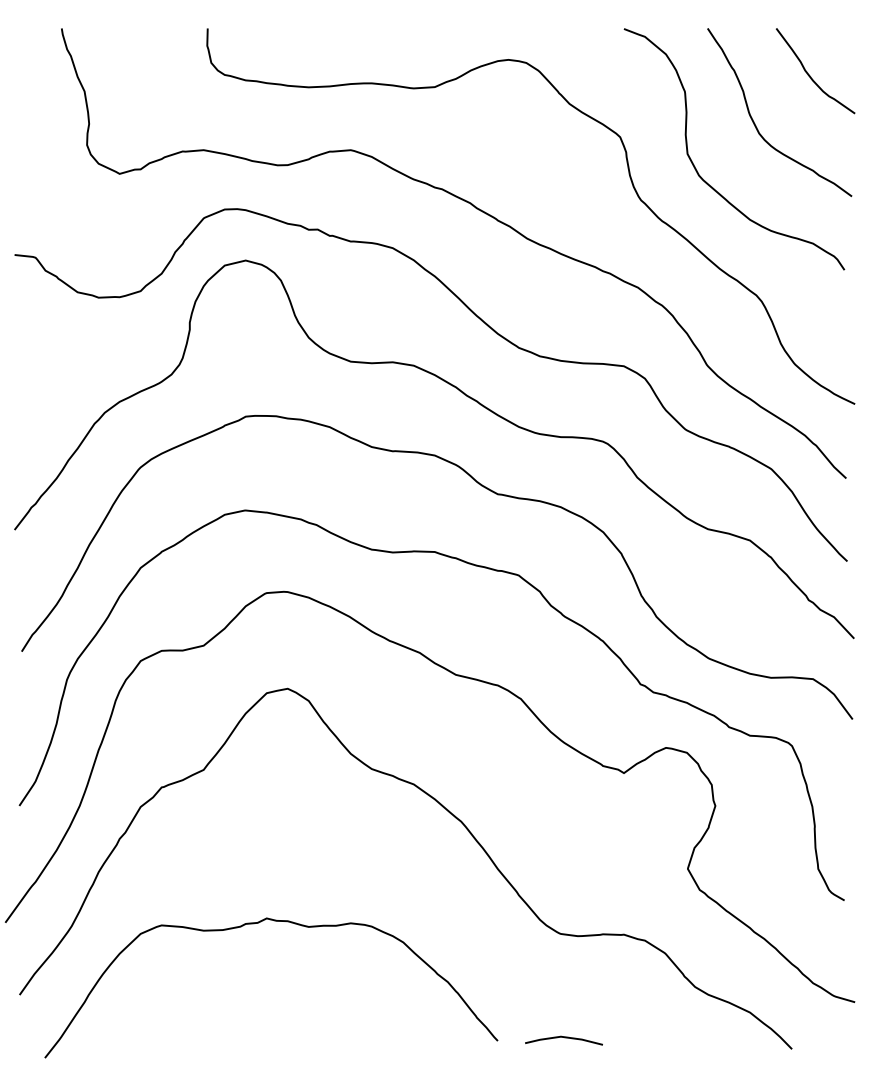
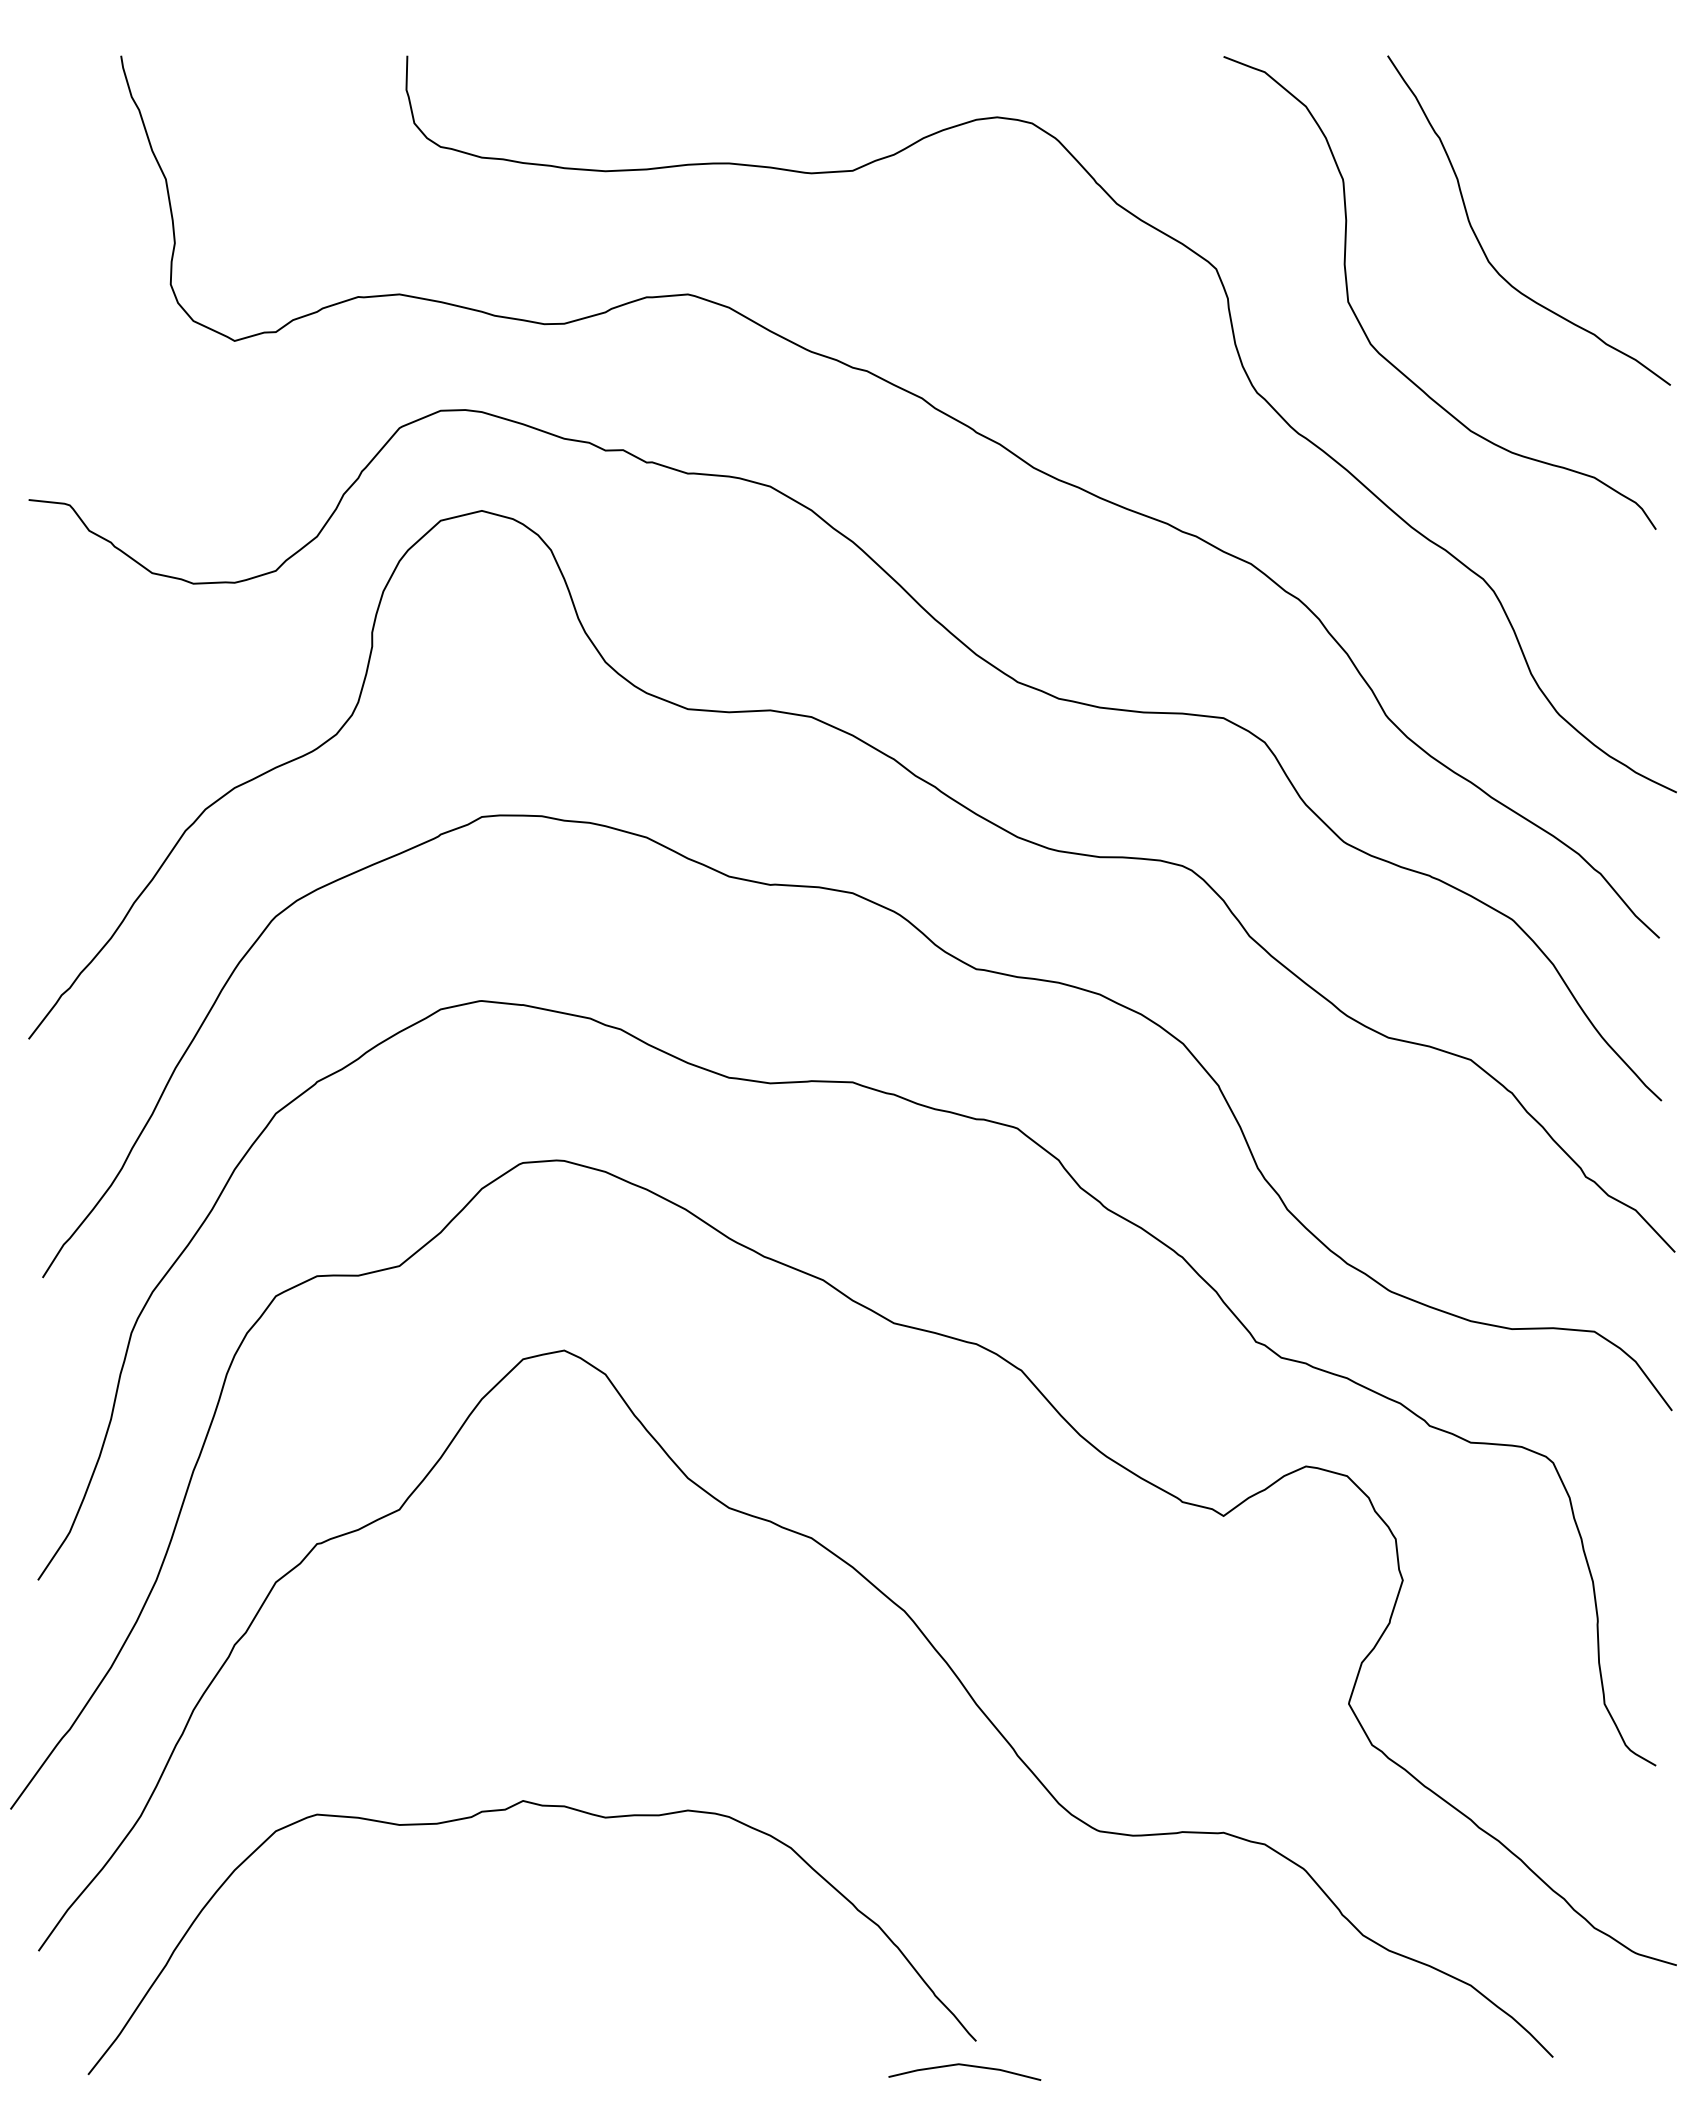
curve: (810, 75) -> (1589, 148), removed
line: (564, 1038) -> (965, 2067), moved

